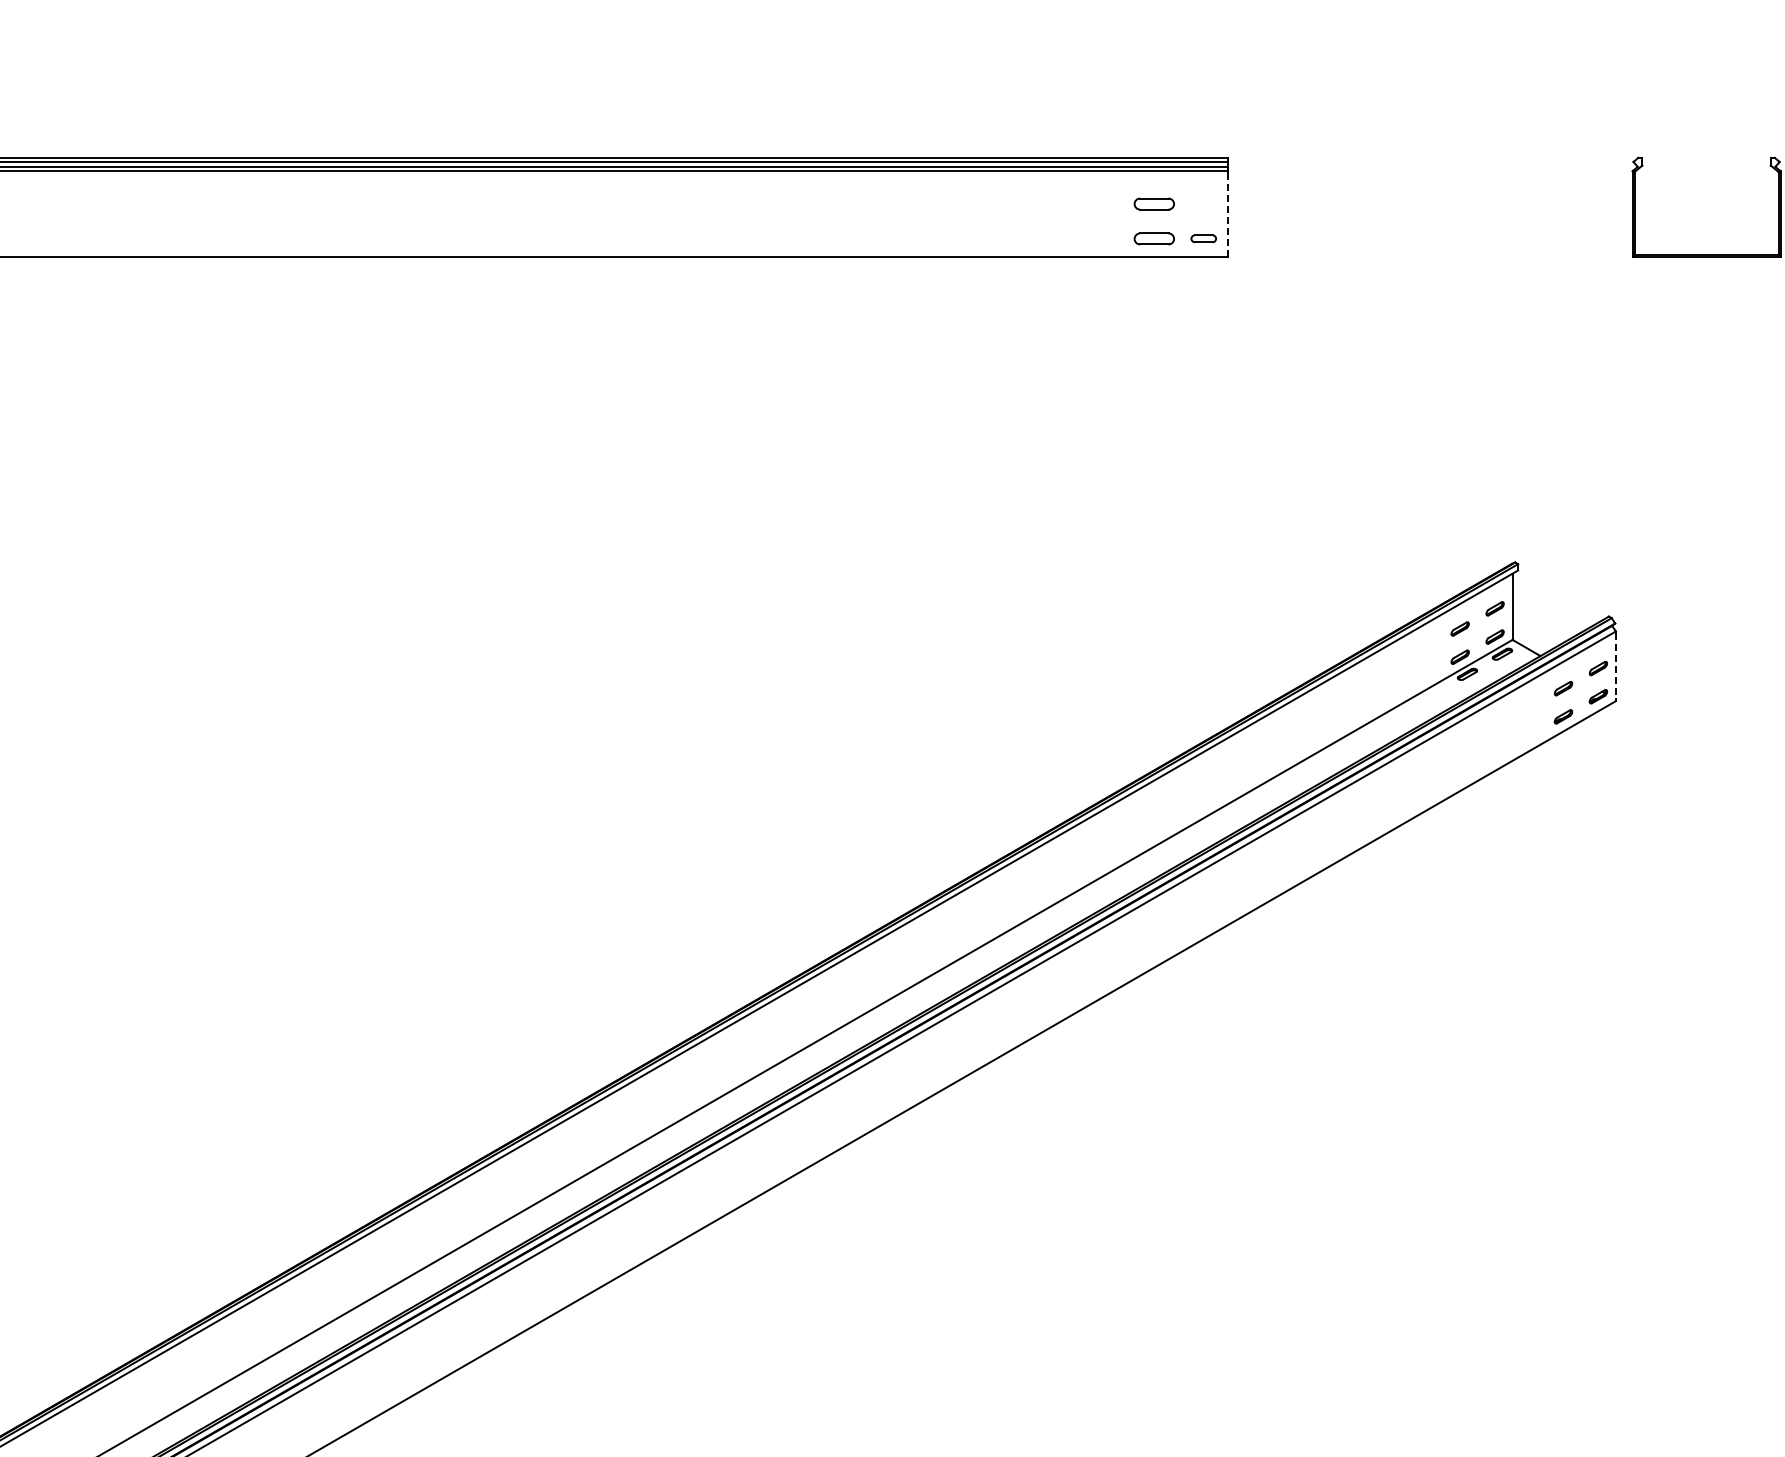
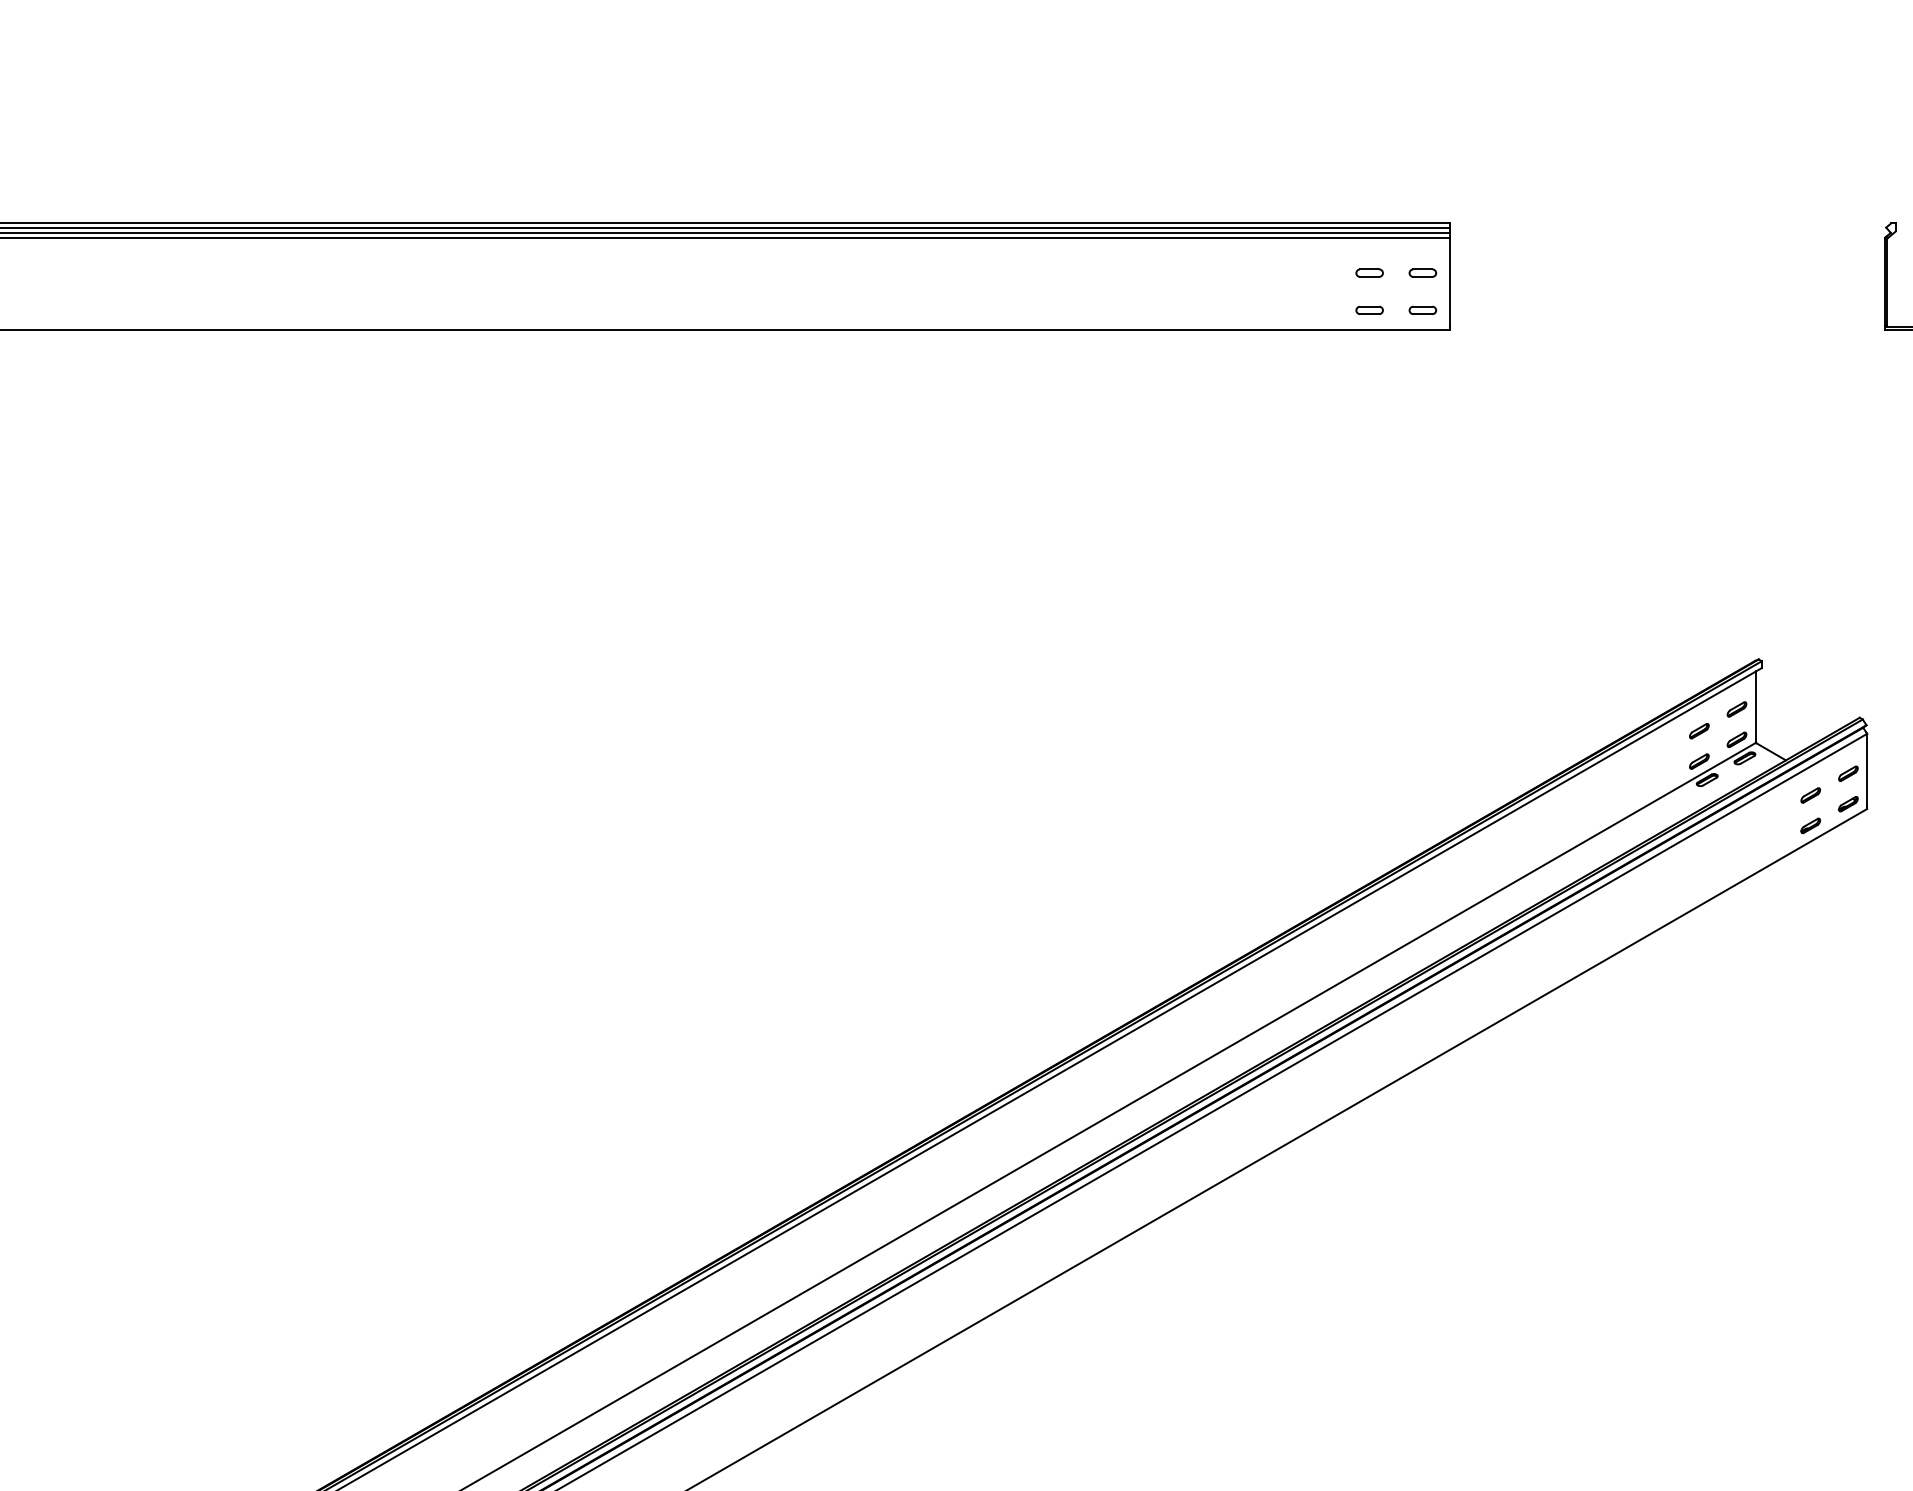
part: (1203, 203) -> (1422, 272), added
part: (1154, 204) -> (1369, 273), size x0.62
line: (1228, 213) -> (1449, 283), dashed -> solid
part: (1154, 238) -> (1369, 310), size x0.62
line: (1615, 666) -> (1866, 771), dashed -> solid

